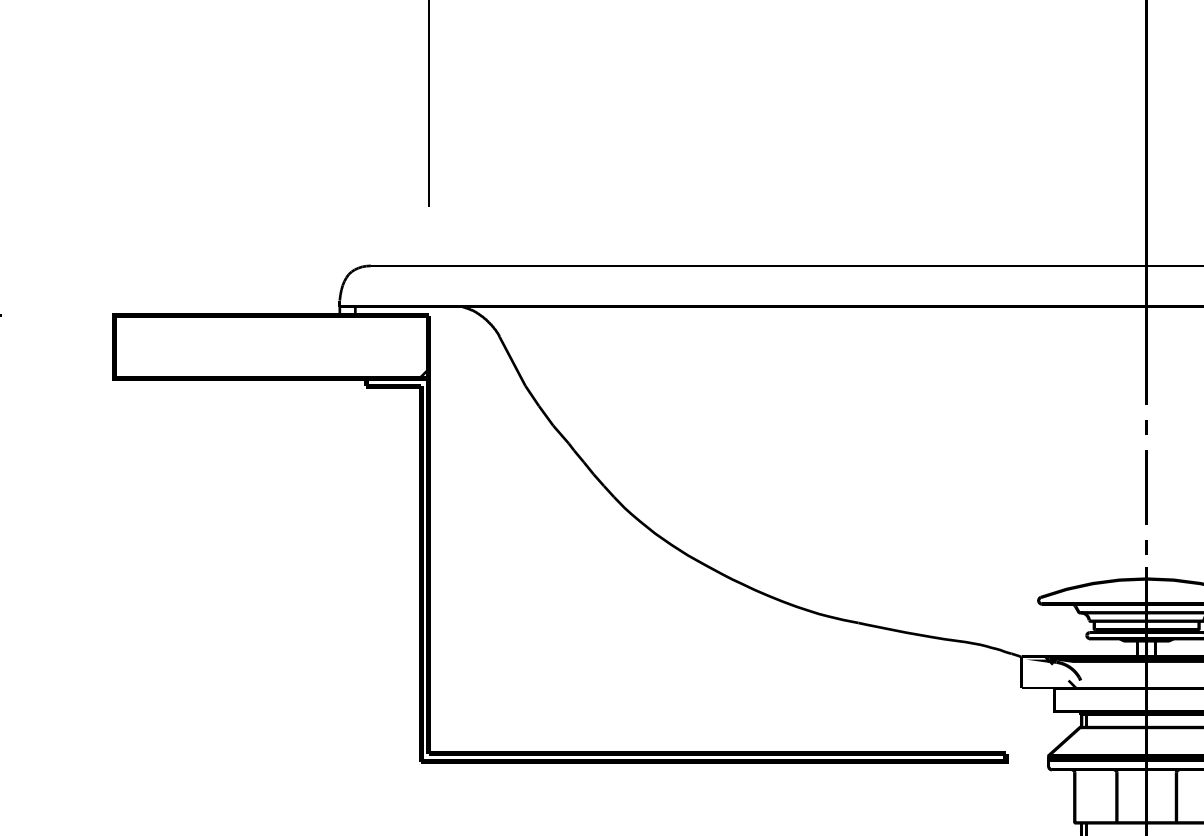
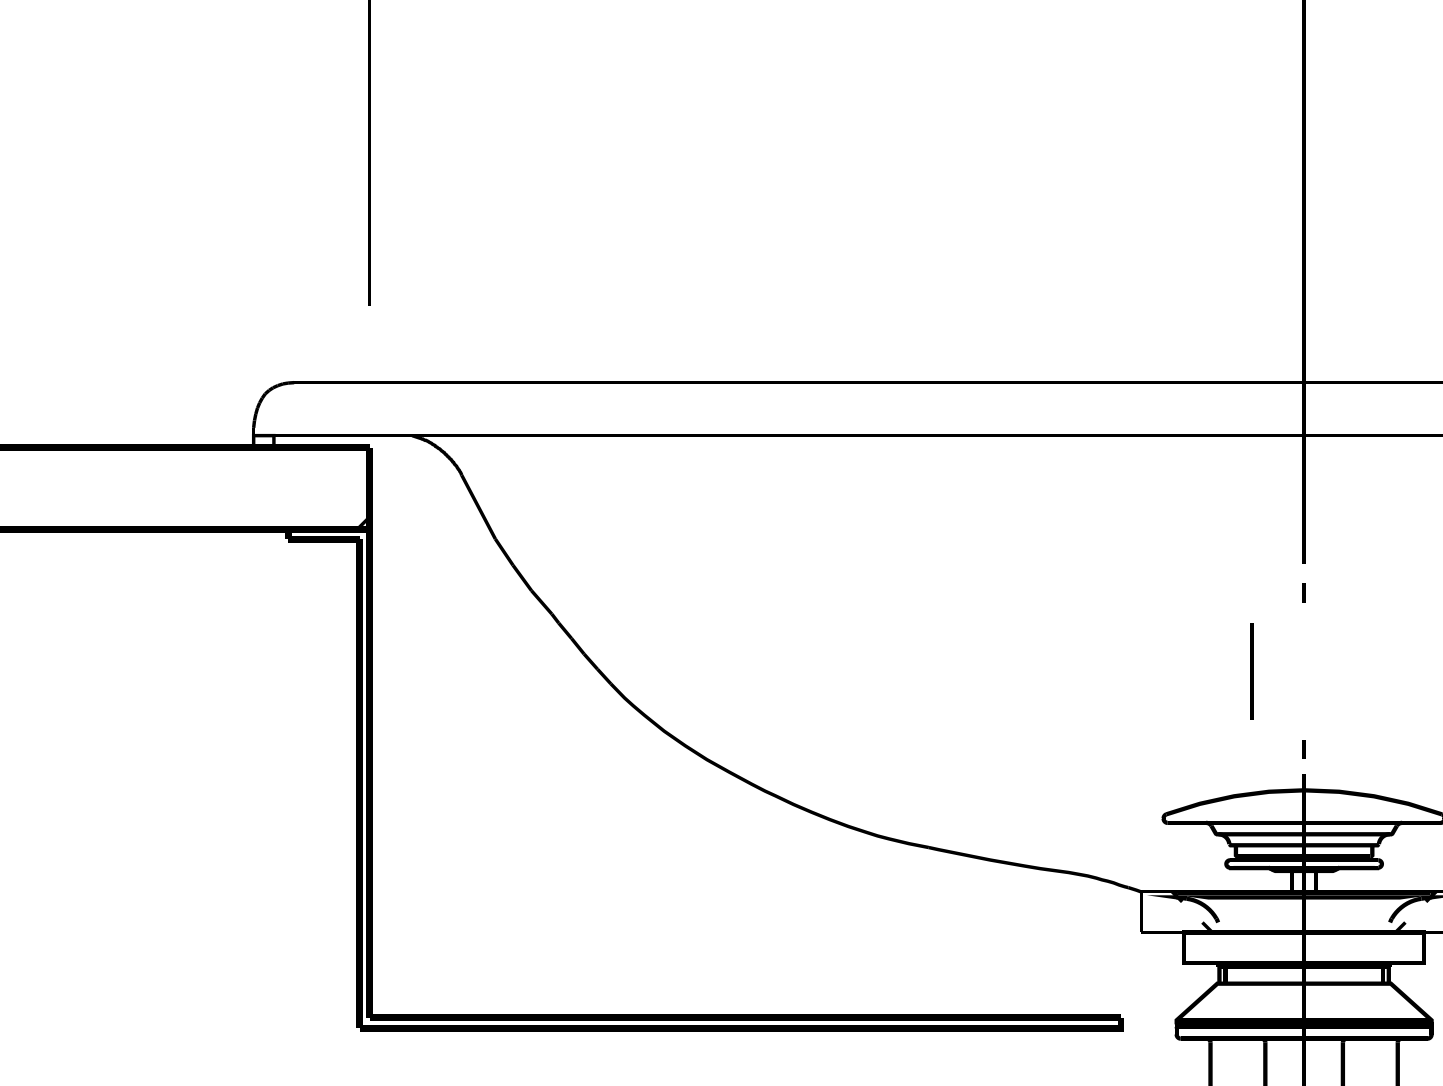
line: (1146, 487) -> (1251, 671), moved

